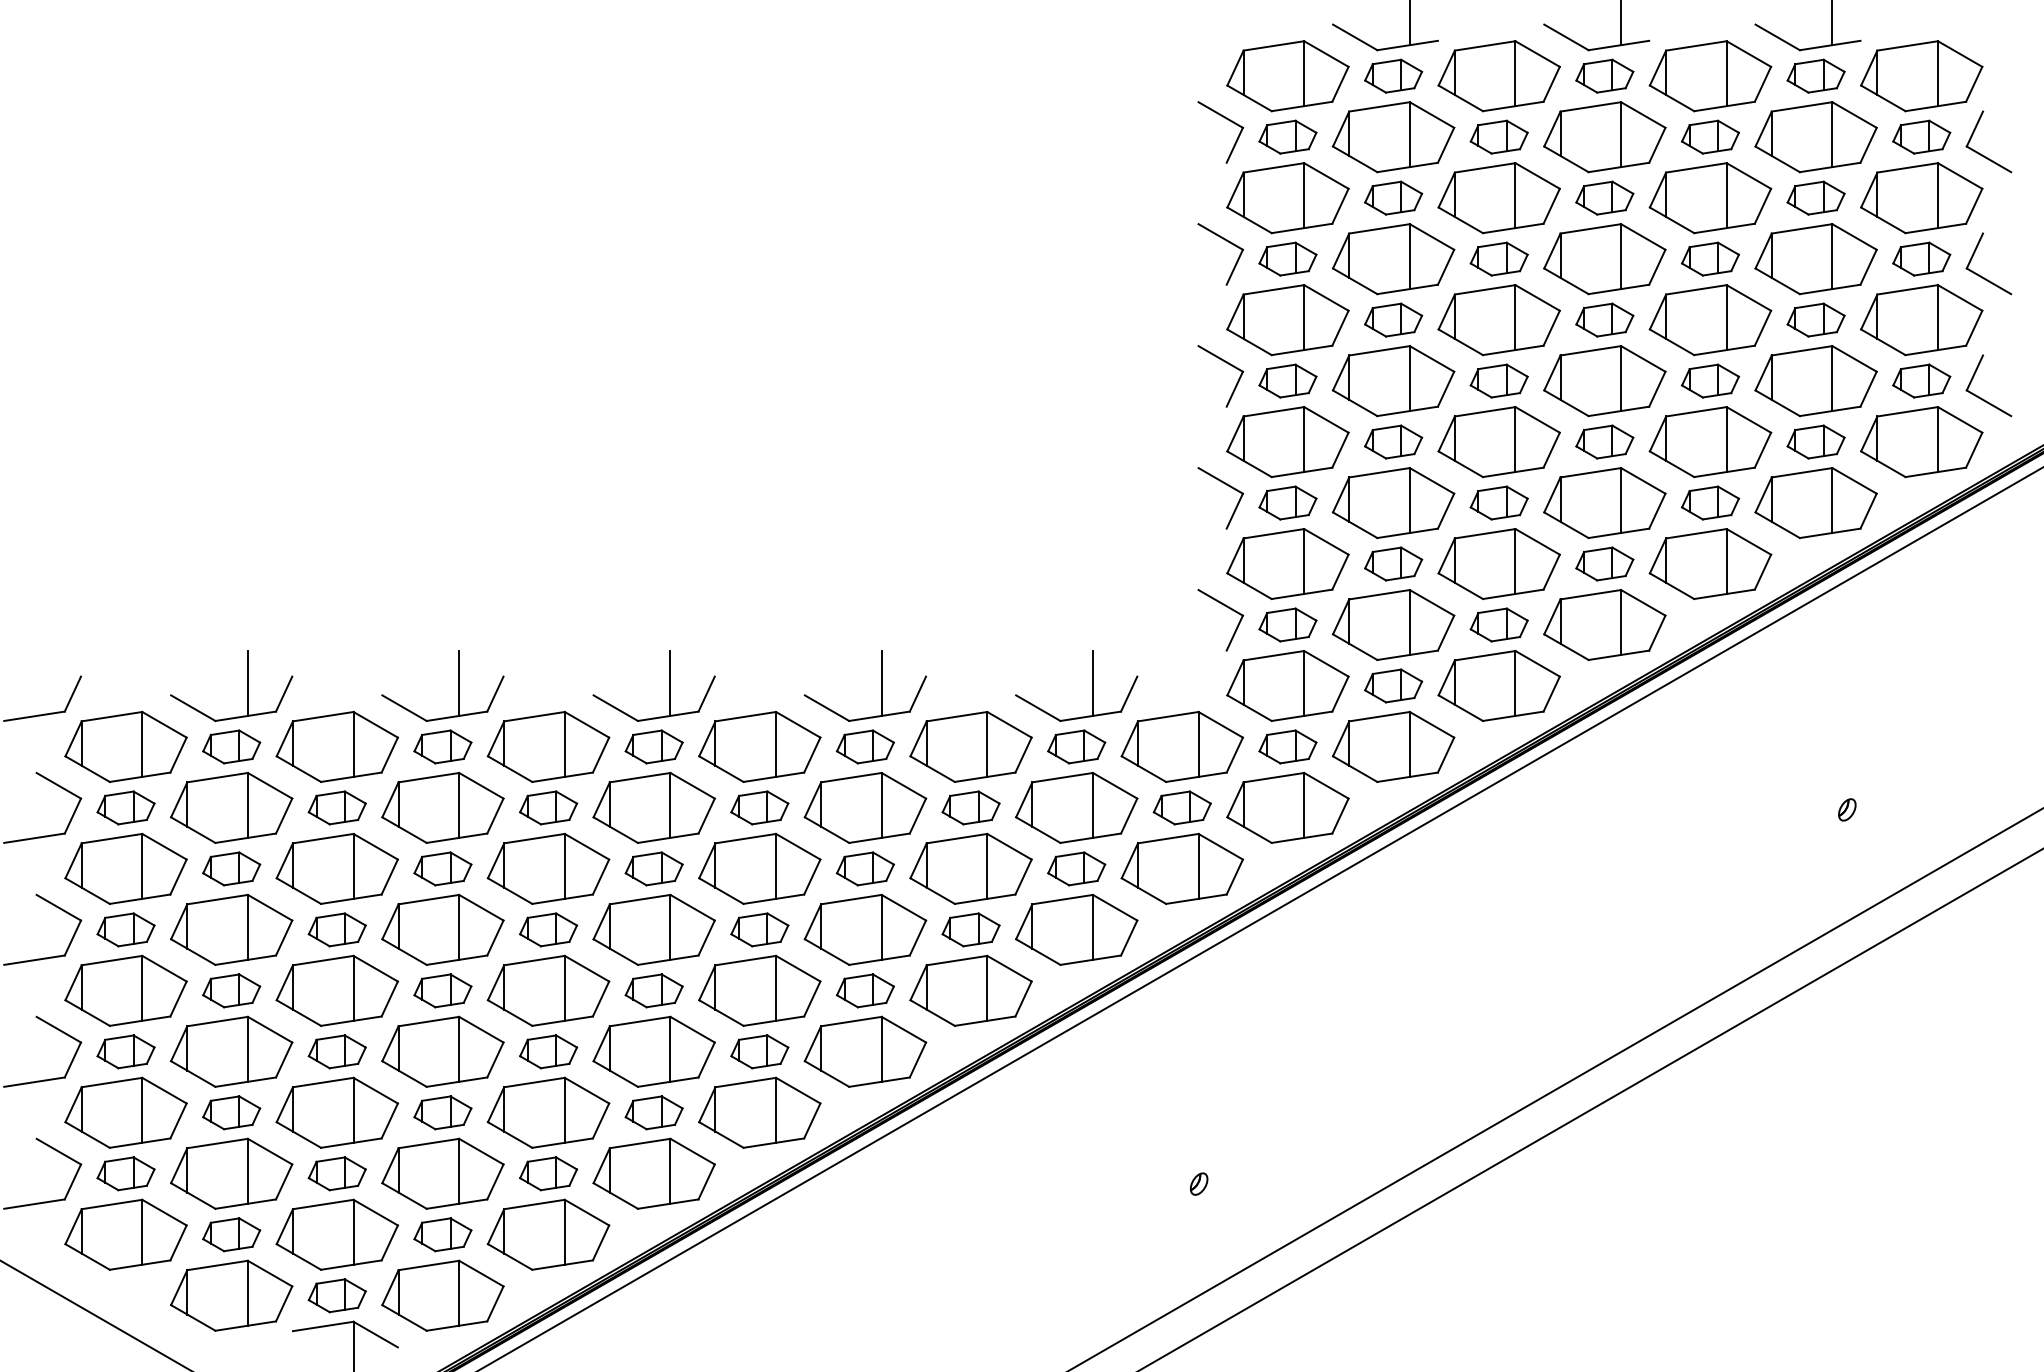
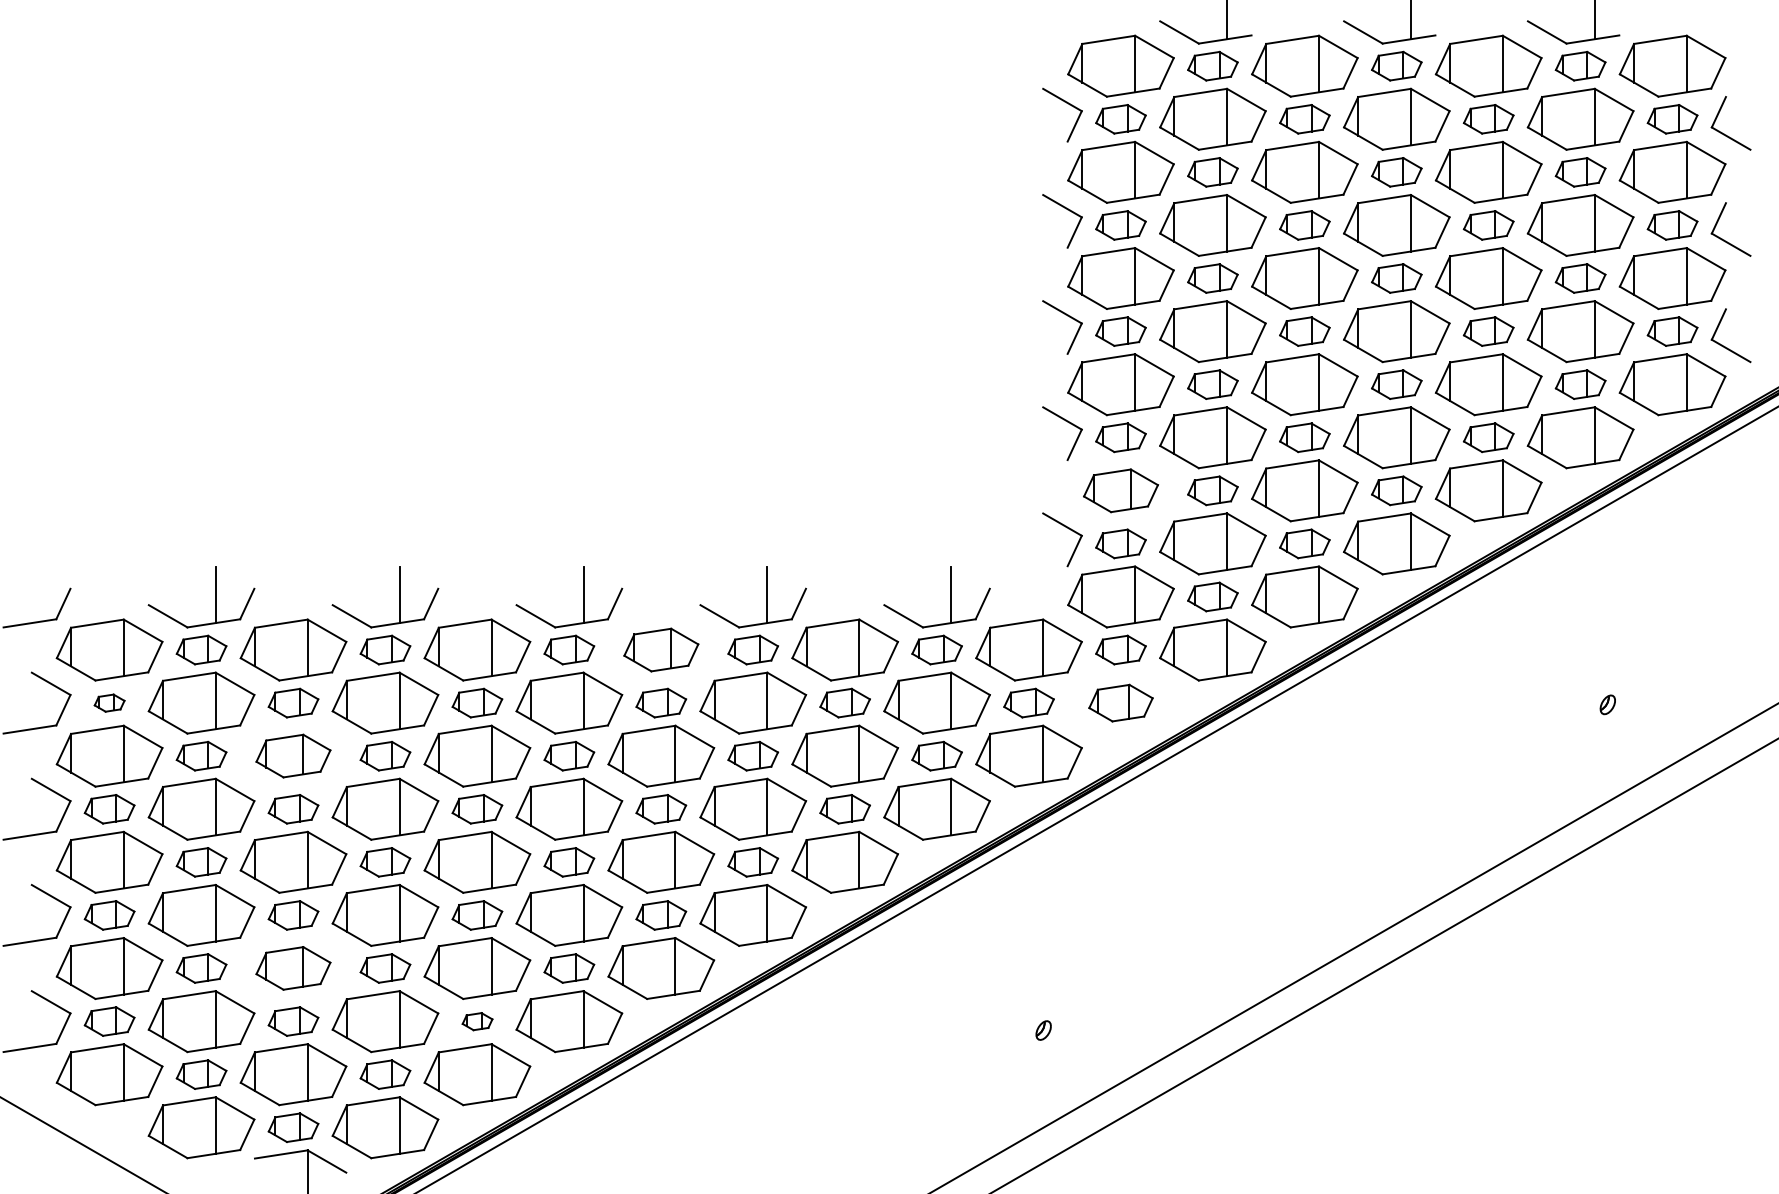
part: (1287, 563) -> (1120, 490), size x0.7
part: (759, 746) -> (661, 649), size x0.7
part: (125, 807) -> (109, 702), size x0.6
part: (1287, 807) -> (1120, 702), size x0.6
part: (336, 868) -> (292, 755), size x0.7
part: (336, 1112) -> (292, 968), size x0.7
part: (548, 1173) -> (477, 1021), size x0.6

